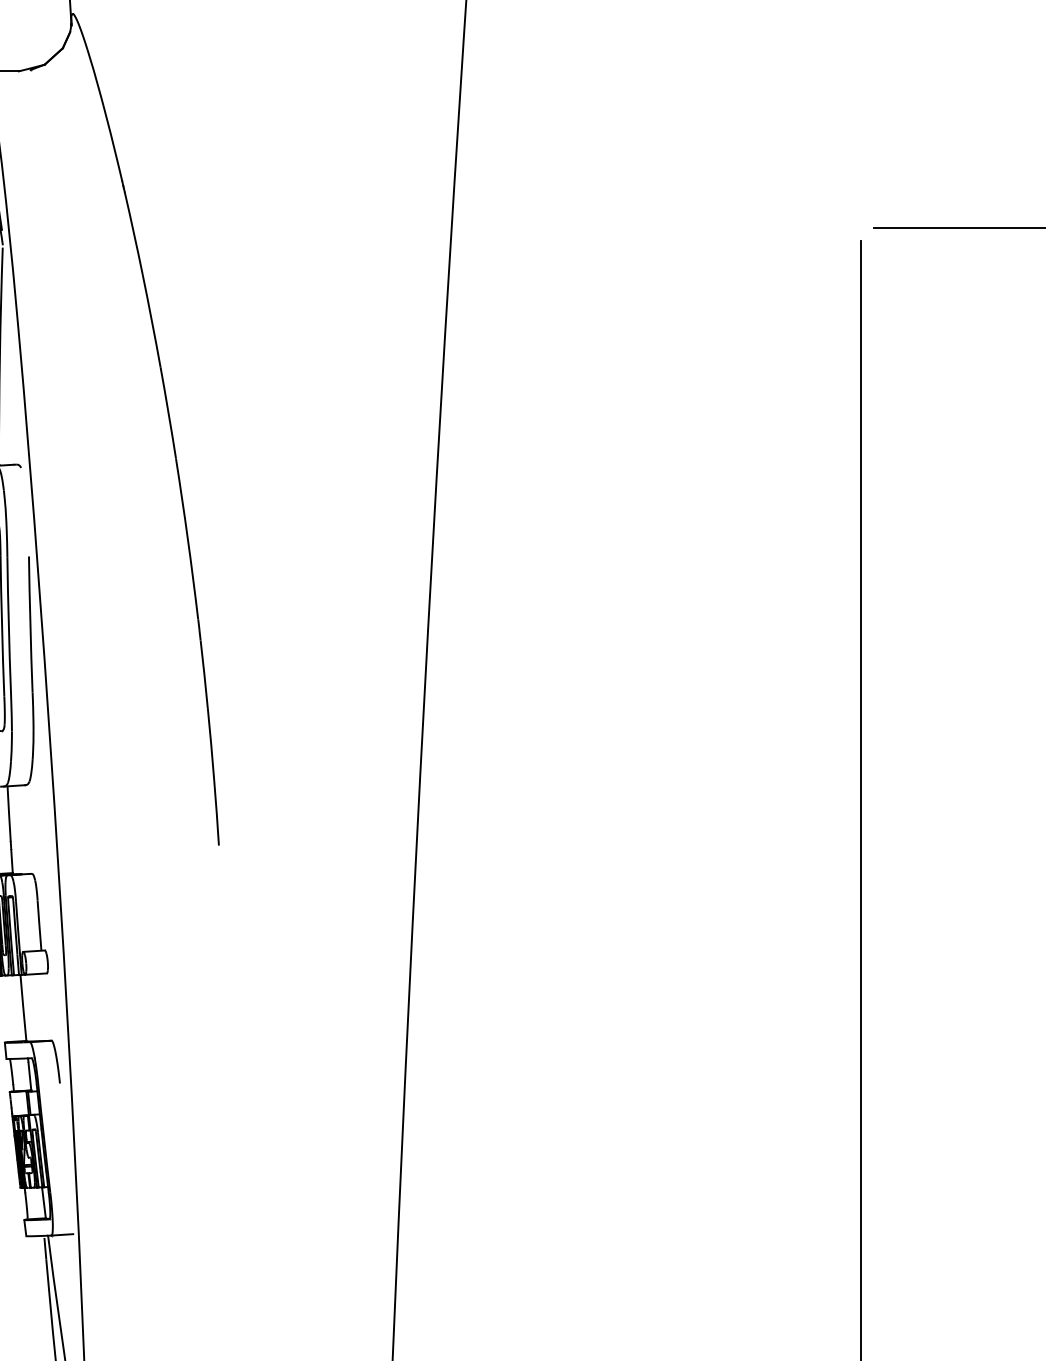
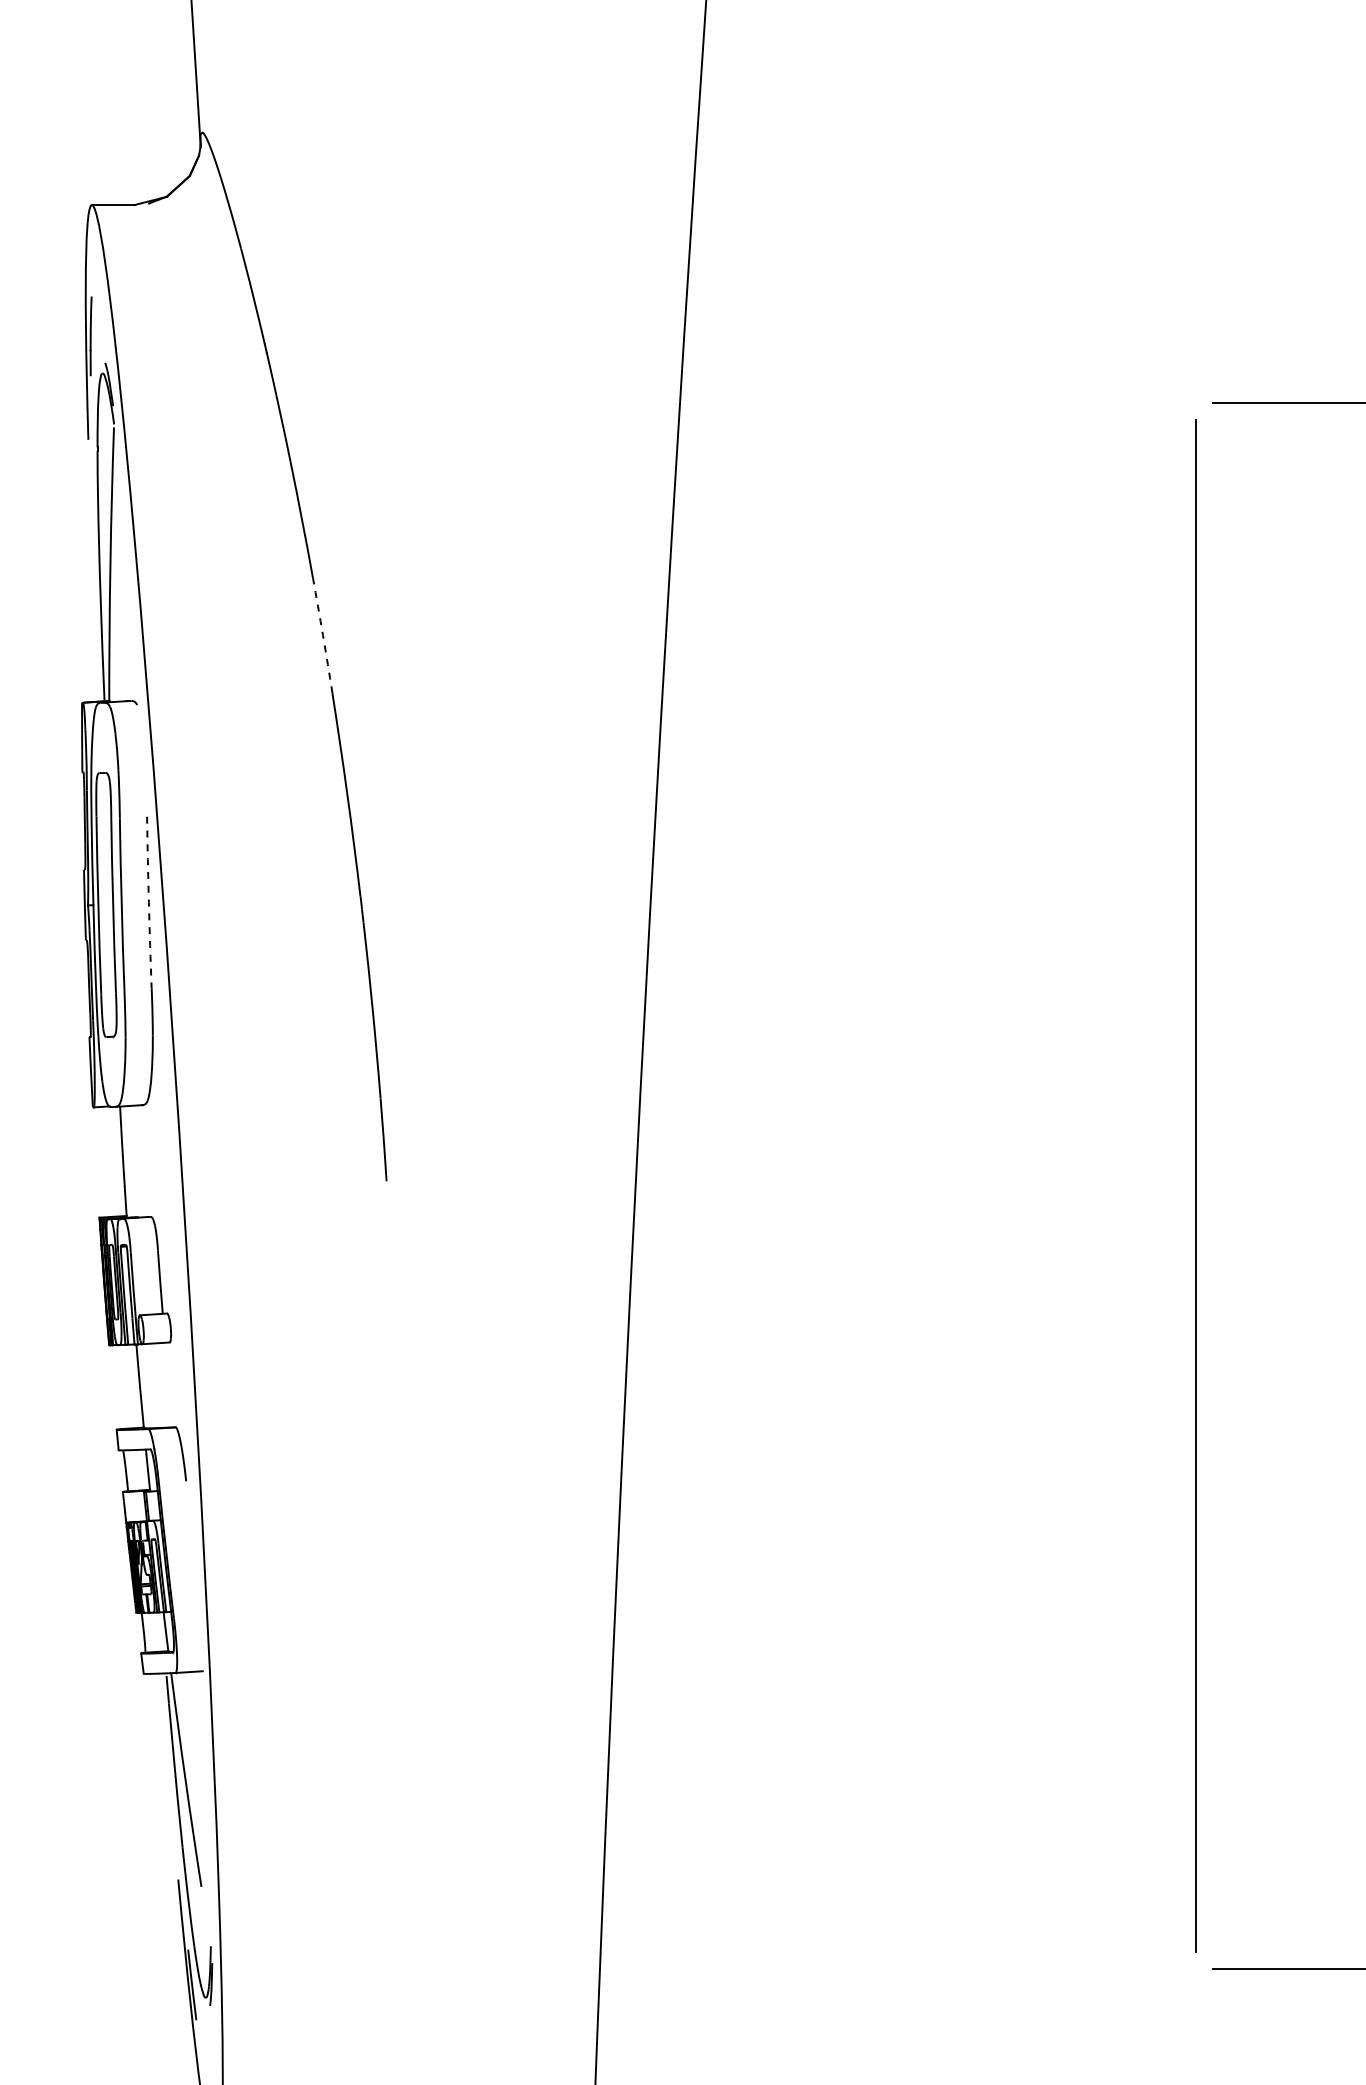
arc: (168, 412) -> (323, 635), solid -> dashed
arc: (30, 624) -> (148, 902), solid -> dashed

